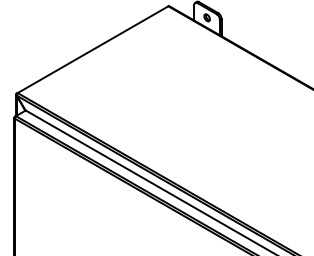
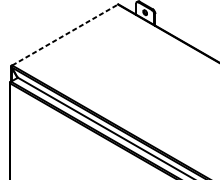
line: (93, 49) -> (65, 34), solid -> dashed

